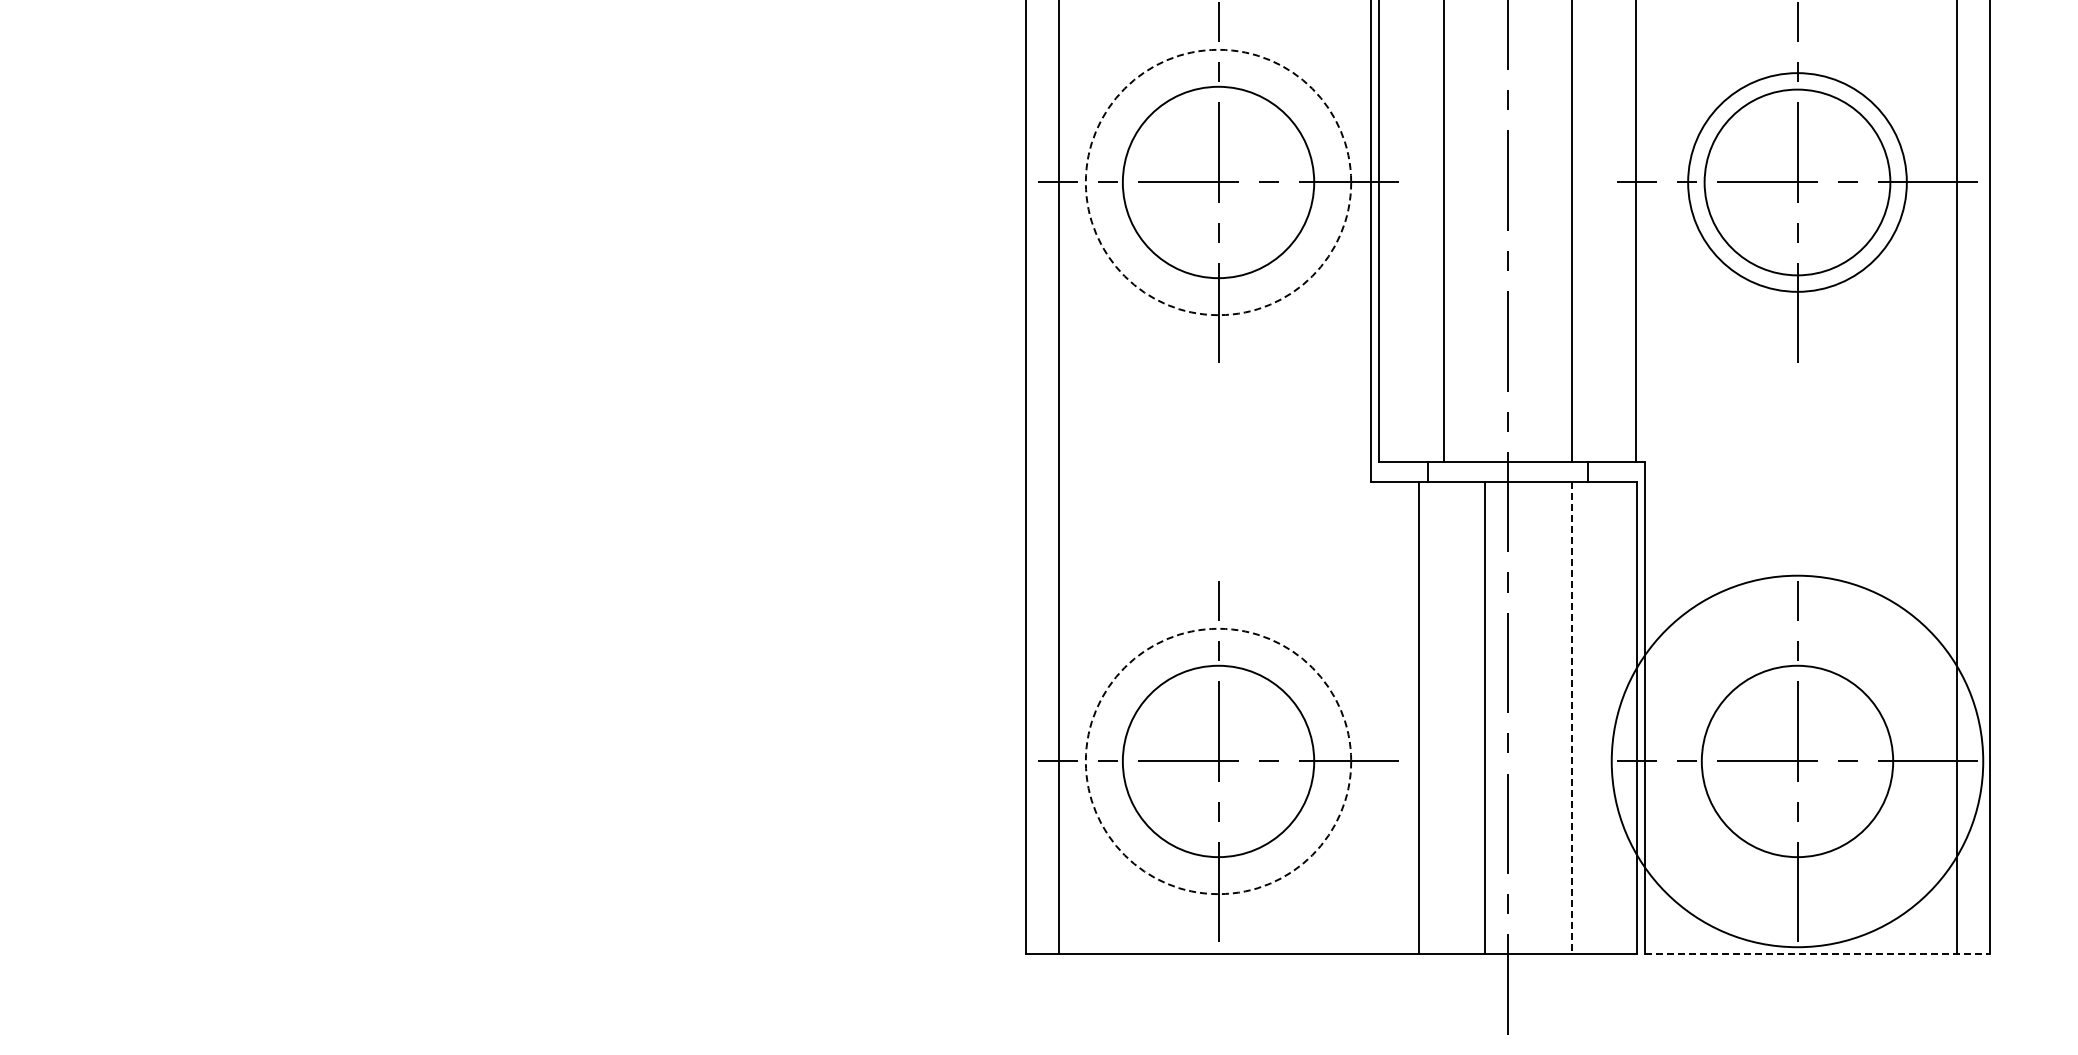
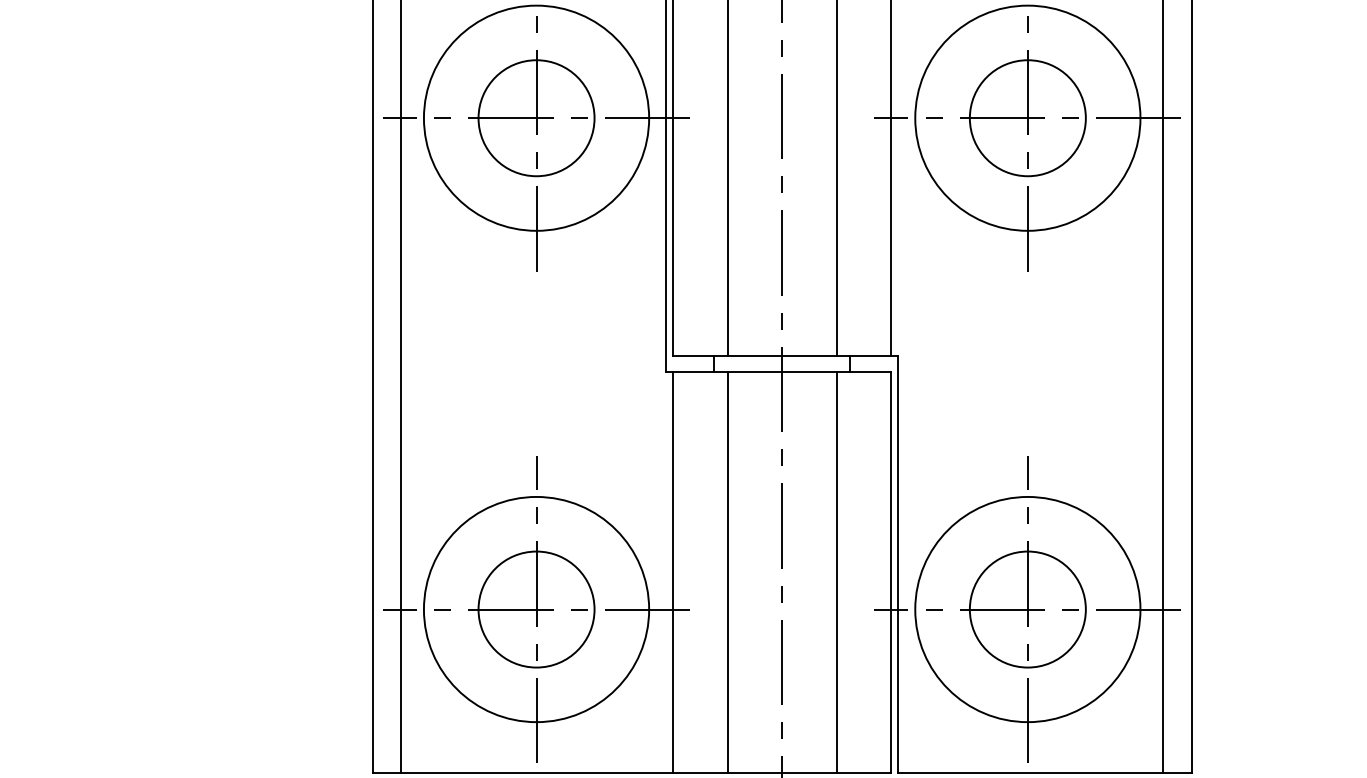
circle: (1218, 182) -> (536, 118), dashed -> solid
circle: (1218, 182) -> (536, 118), size x0.71
circle: (1797, 182) -> (1027, 118), size x0.62
circle: (1797, 182) -> (1027, 118), size x1.43
line: (1418, 717) -> (673, 572), moved
line: (1484, 717) -> (727, 572), moved
line: (1572, 718) -> (836, 573), dashed -> solid
circle: (1218, 761) -> (536, 609), dashed -> solid
circle: (1218, 761) -> (536, 609), size x0.71
circle: (1797, 761) -> (1027, 609), size x0.71
circle: (1797, 761) -> (1027, 609), size x0.71
line: (1817, 954) -> (1044, 773), dashed -> solid

